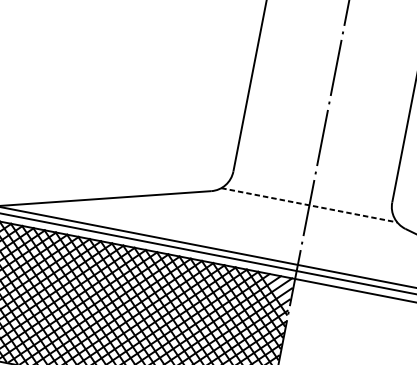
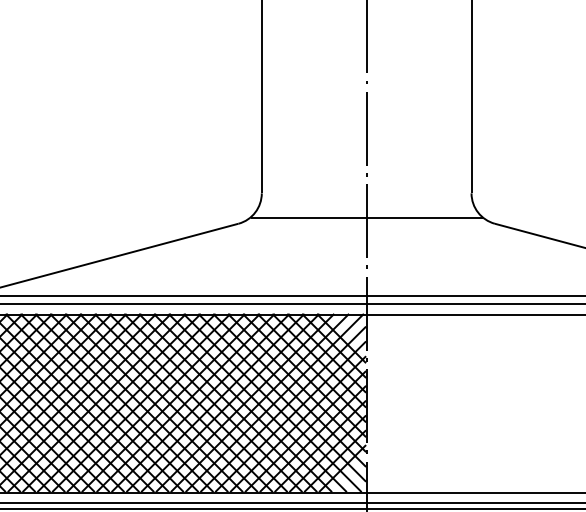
line: (309, 205) -> (367, 217), dashed -> solid

